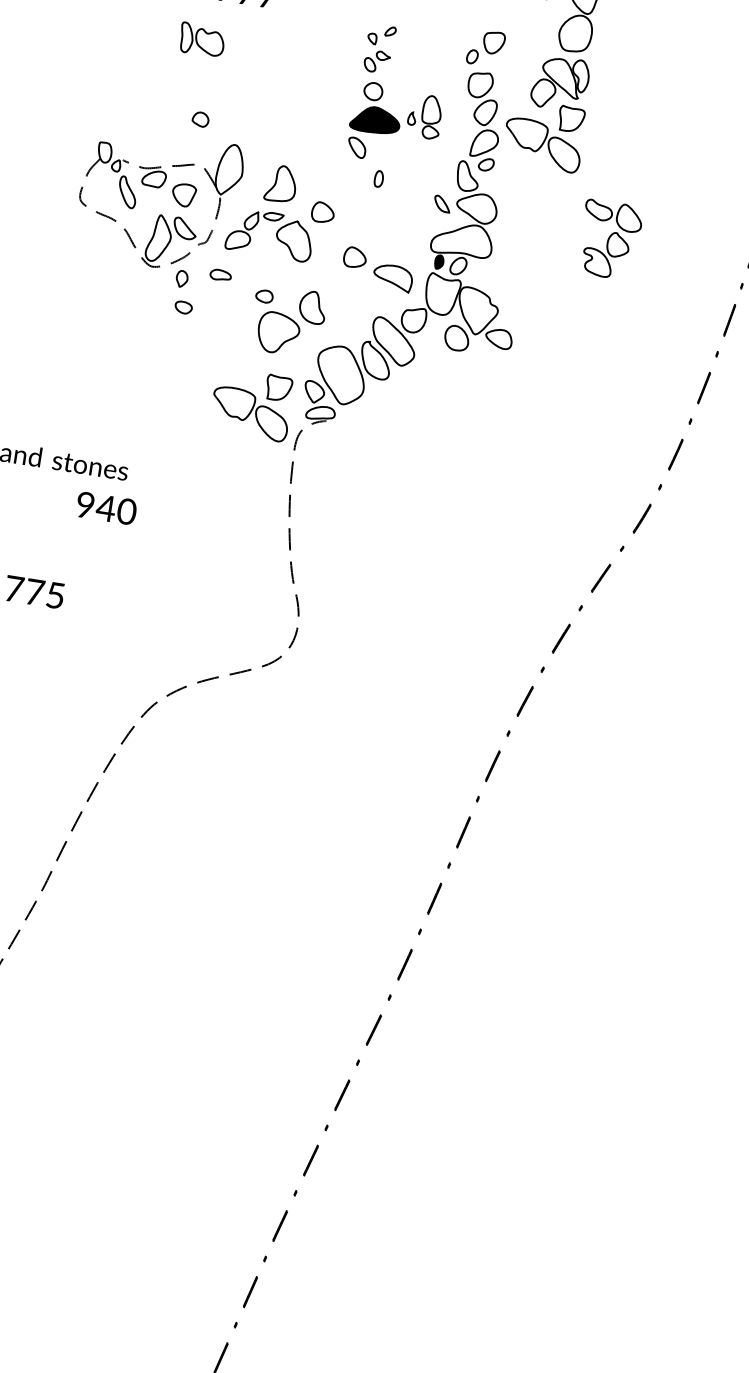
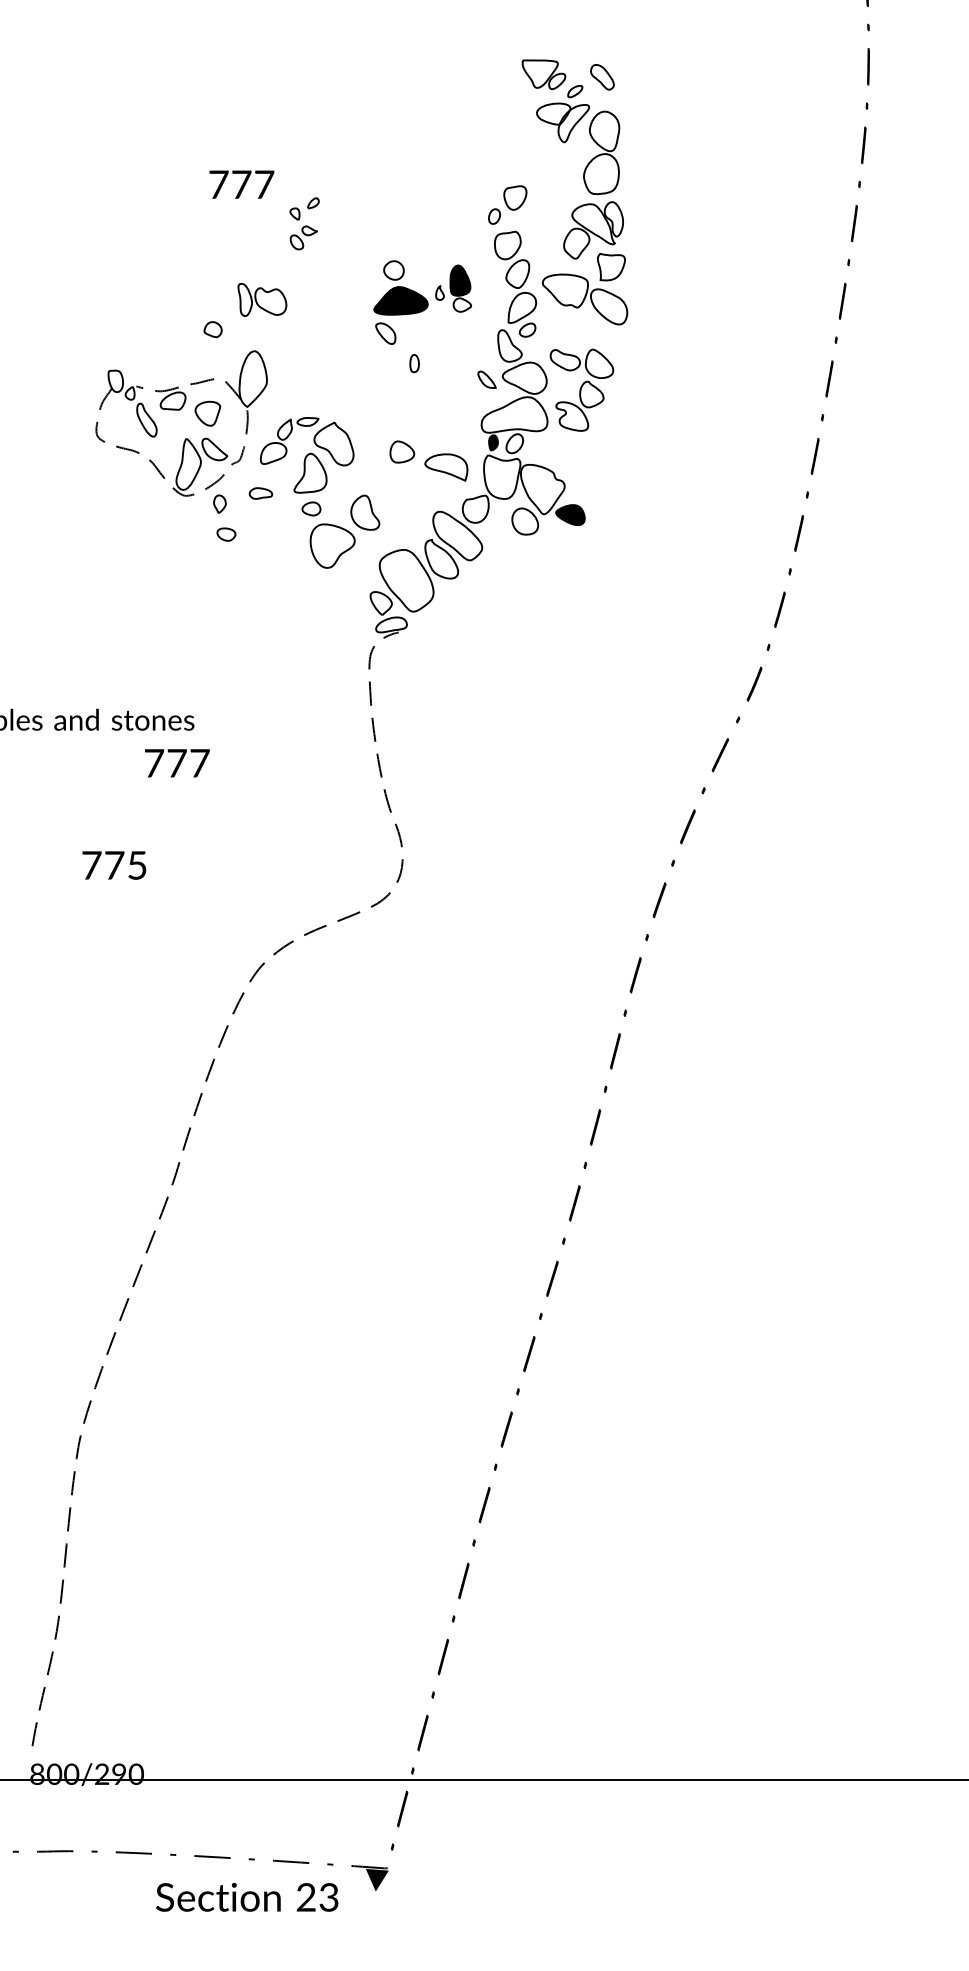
part: (202, 39) -> (262, 299), moved
part: (379, 48) -> (304, 223), moved
fill: (432, 110) -> (460, 280), added
part: (281, 184) -> (310, 473), moved
part: (323, 212) -> (360, 408), removed
part: (609, 239) -> (581, 389), moved
fill: (498, 339) -> (570, 515), added
part: (252, 403) -> (316, 626), removed
text: (106, 508) -> (177, 763), 940 -> 777

